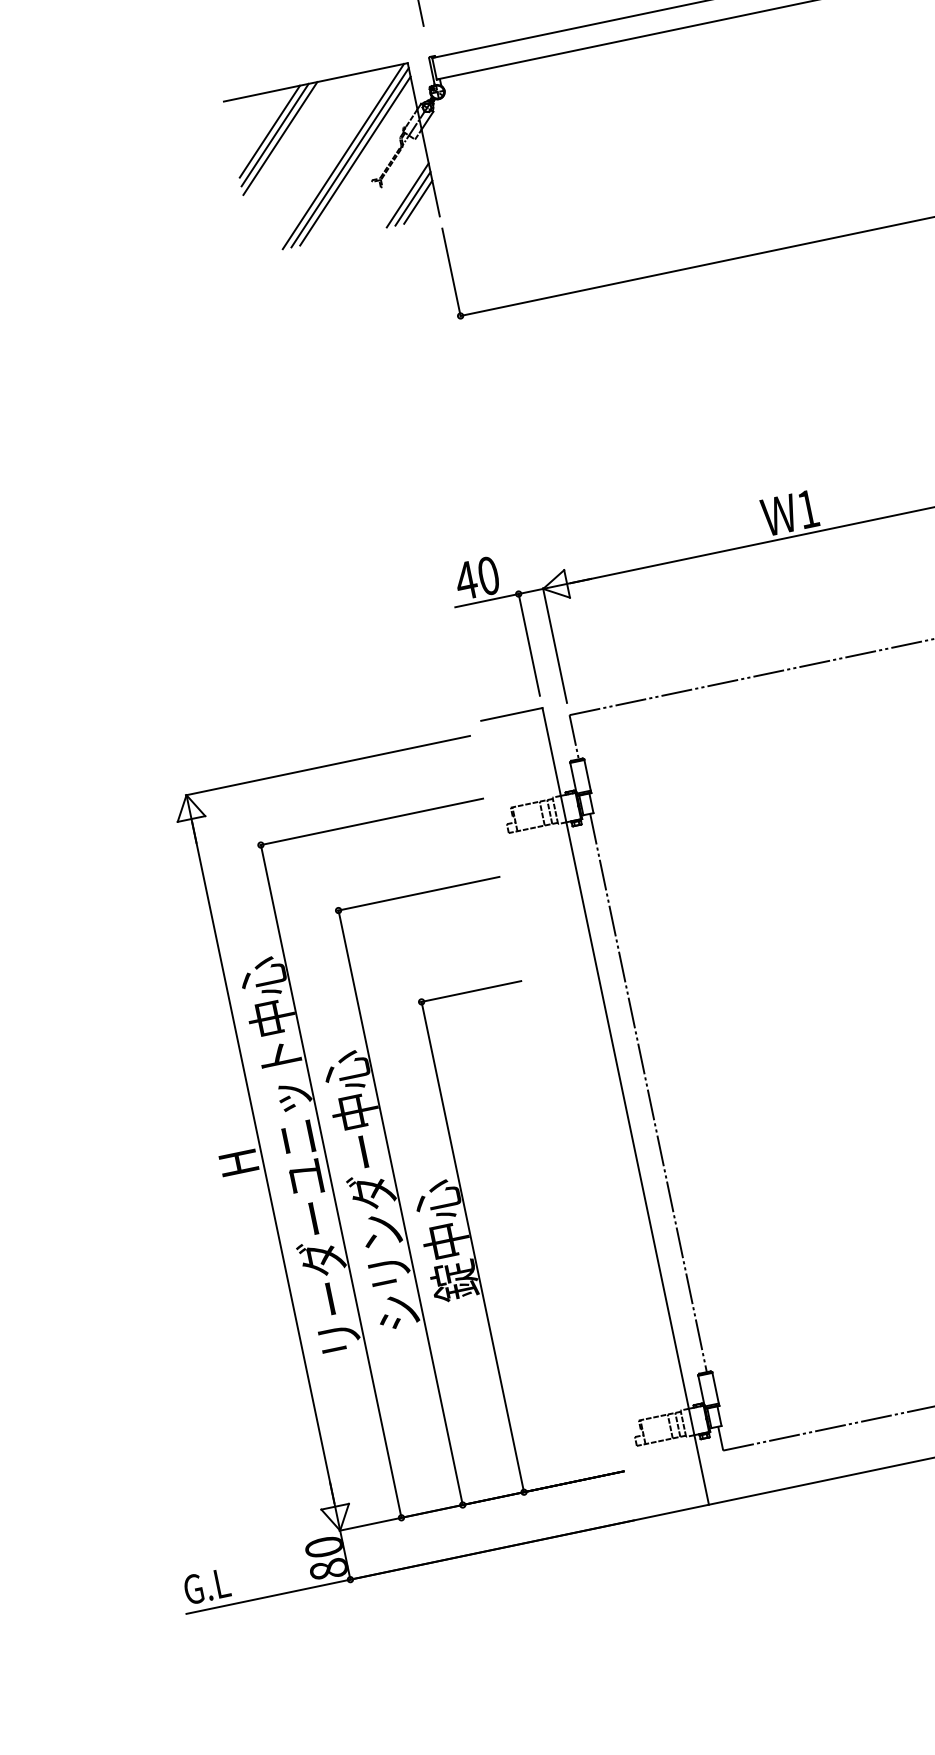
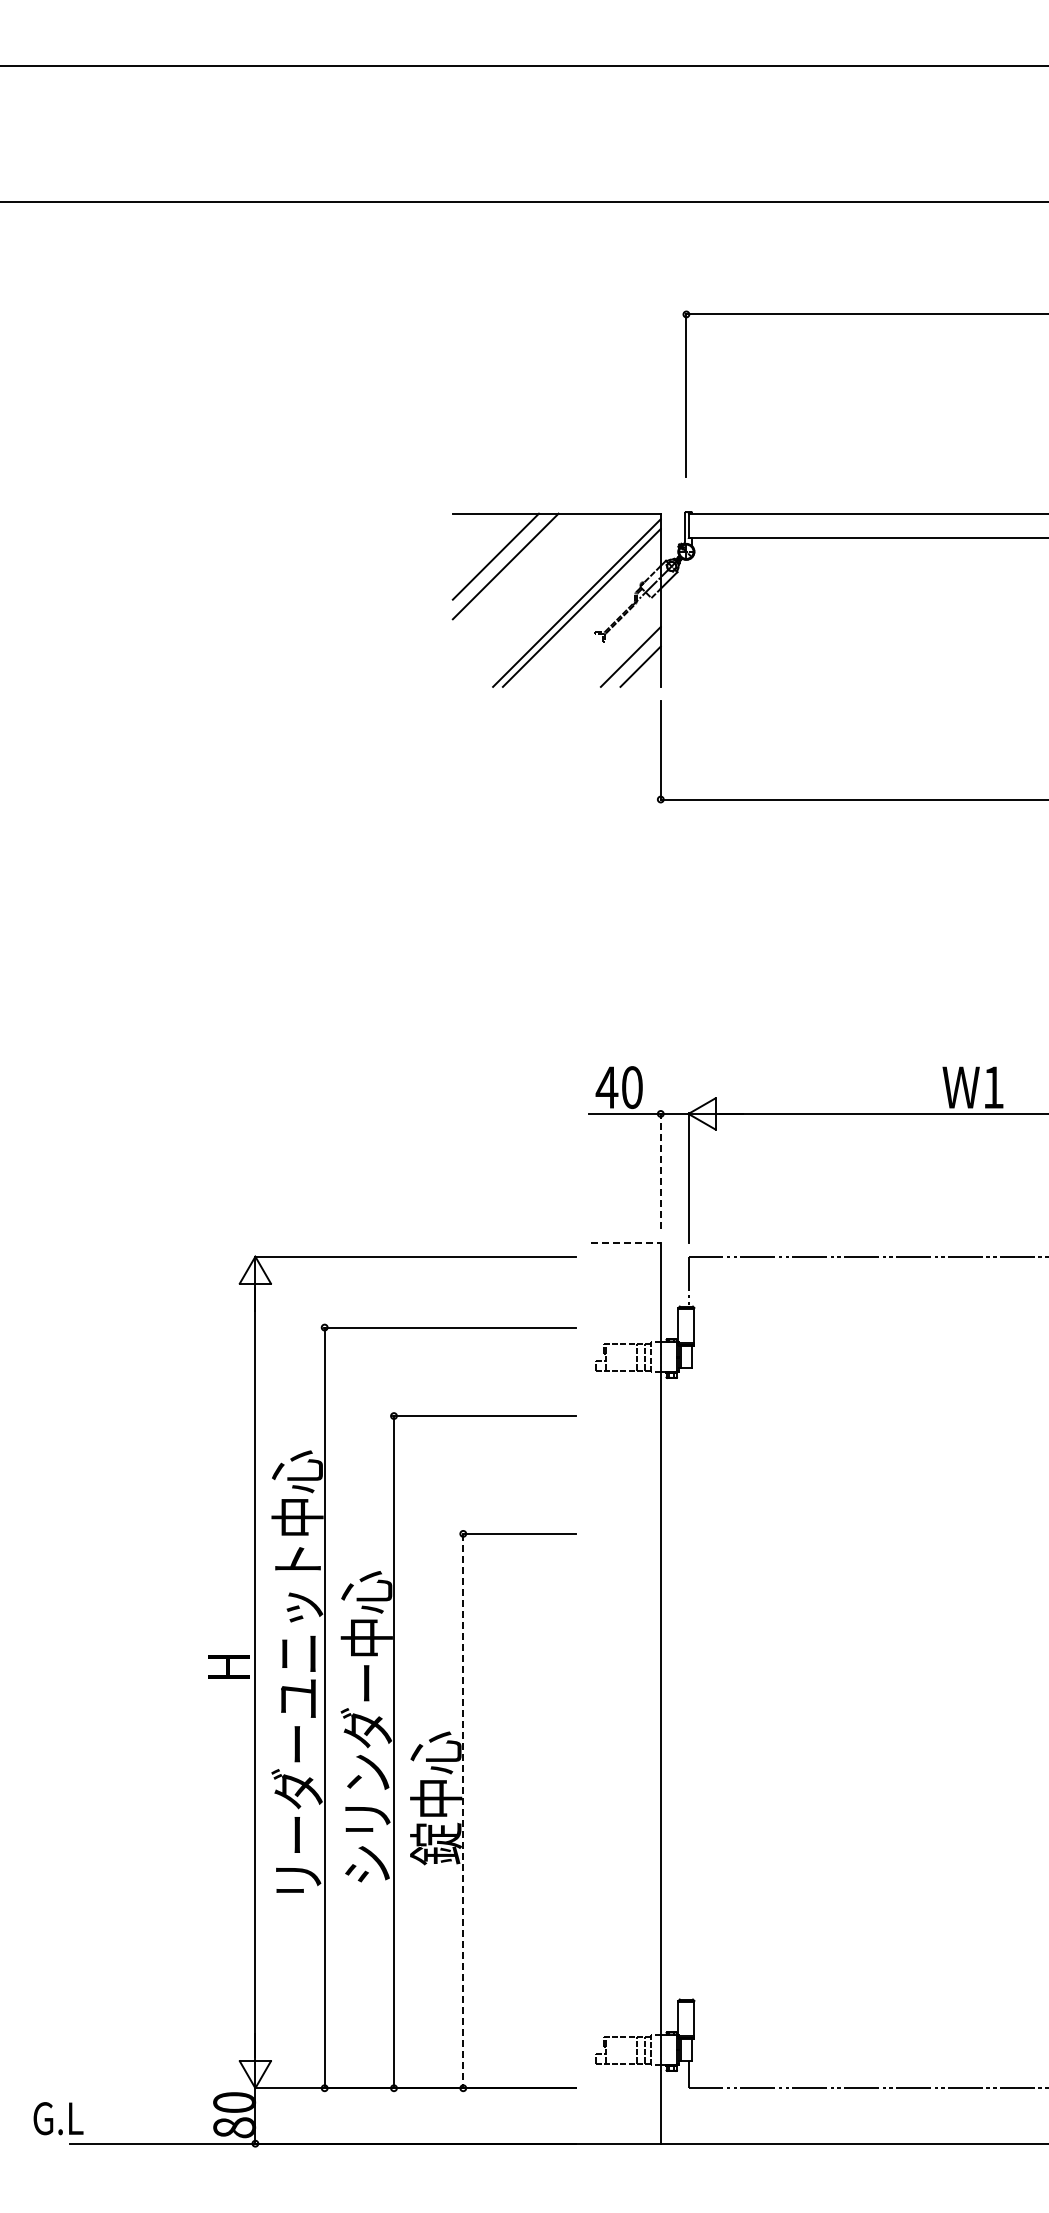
line: (274, 135) -> (500, 561), removed
line: (342, 155) -> (569, 599), removed
line: (412, 198) -> (635, 661), removed
line: (529, 644) -> (660, 1171), solid -> dashed
line: (512, 714) -> (626, 1242), solid -> dashed
line: (648, 1092) -> (688, 1683), removed
line: (473, 1247) -> (463, 1811), solid -> dashed
text: (207, 1586) -> (58, 2118), moved

